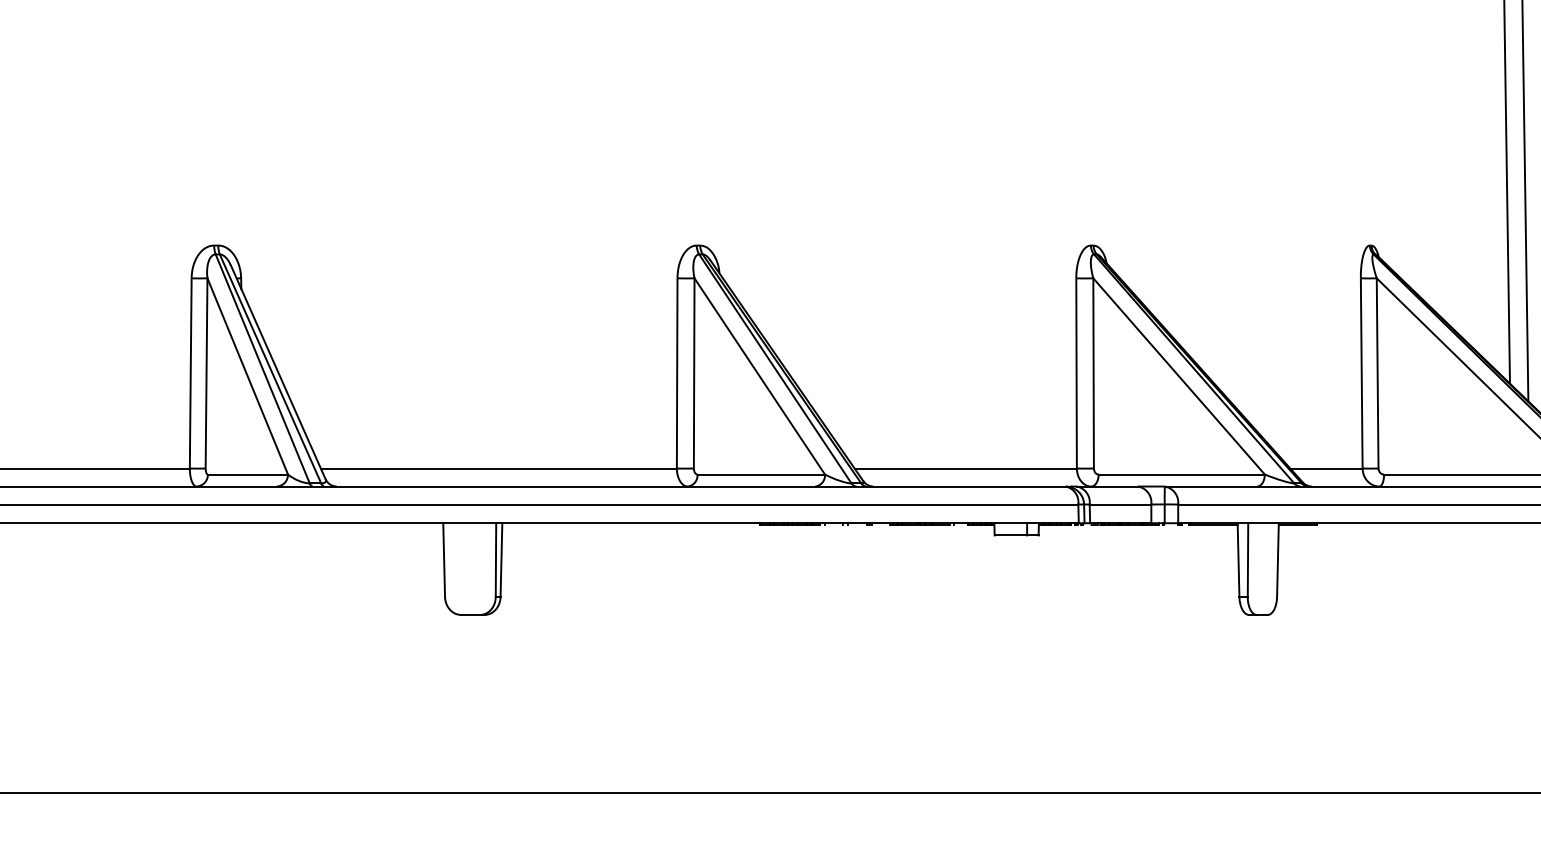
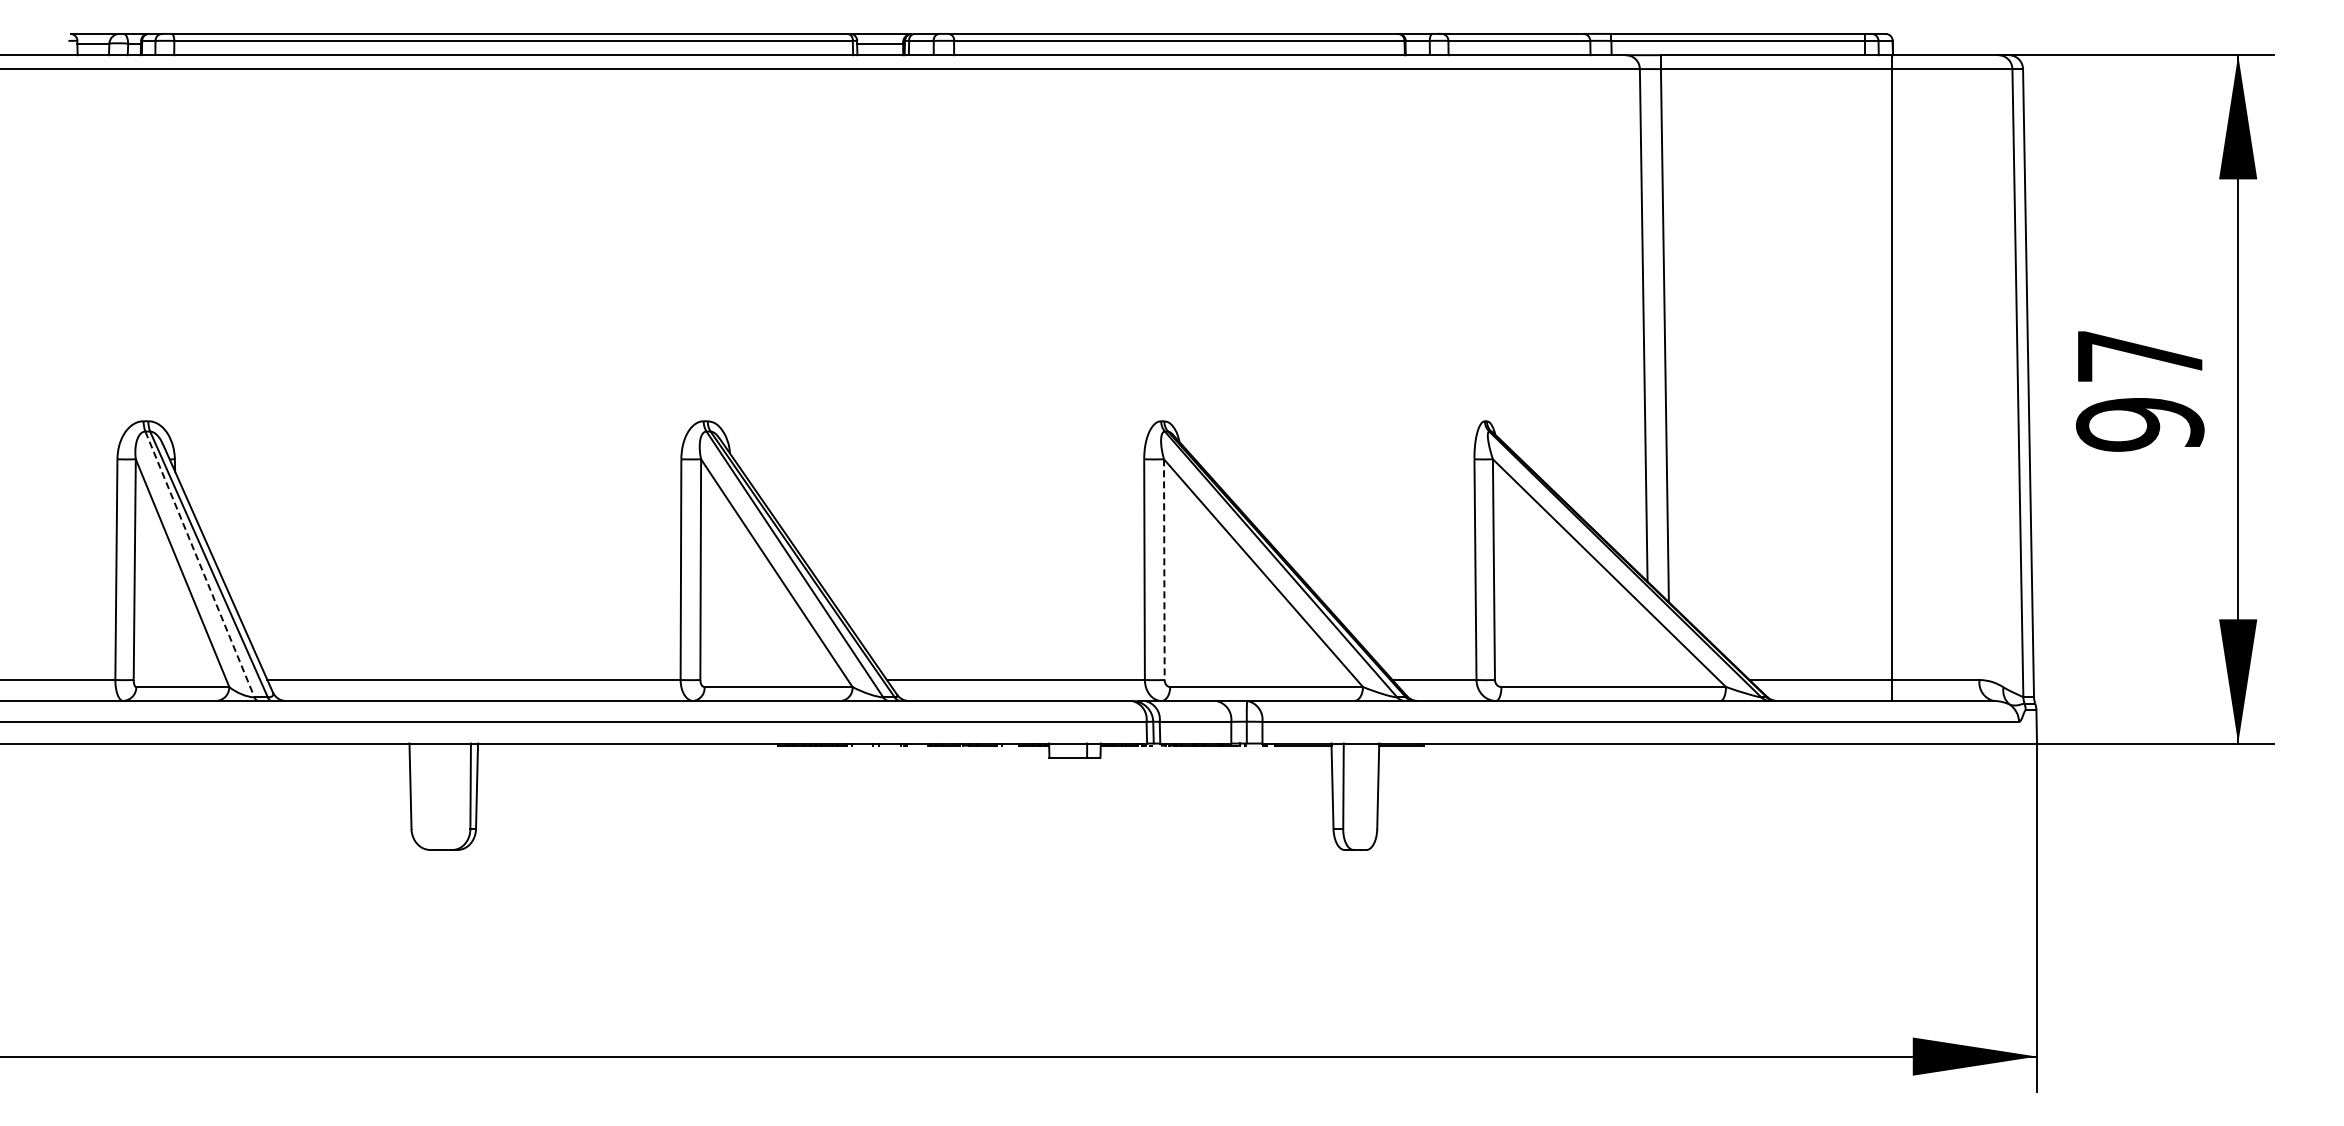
line: (262, 368) -> (199, 564), solid -> dashed
line: (1093, 374) -> (1164, 570), solid -> dashed

